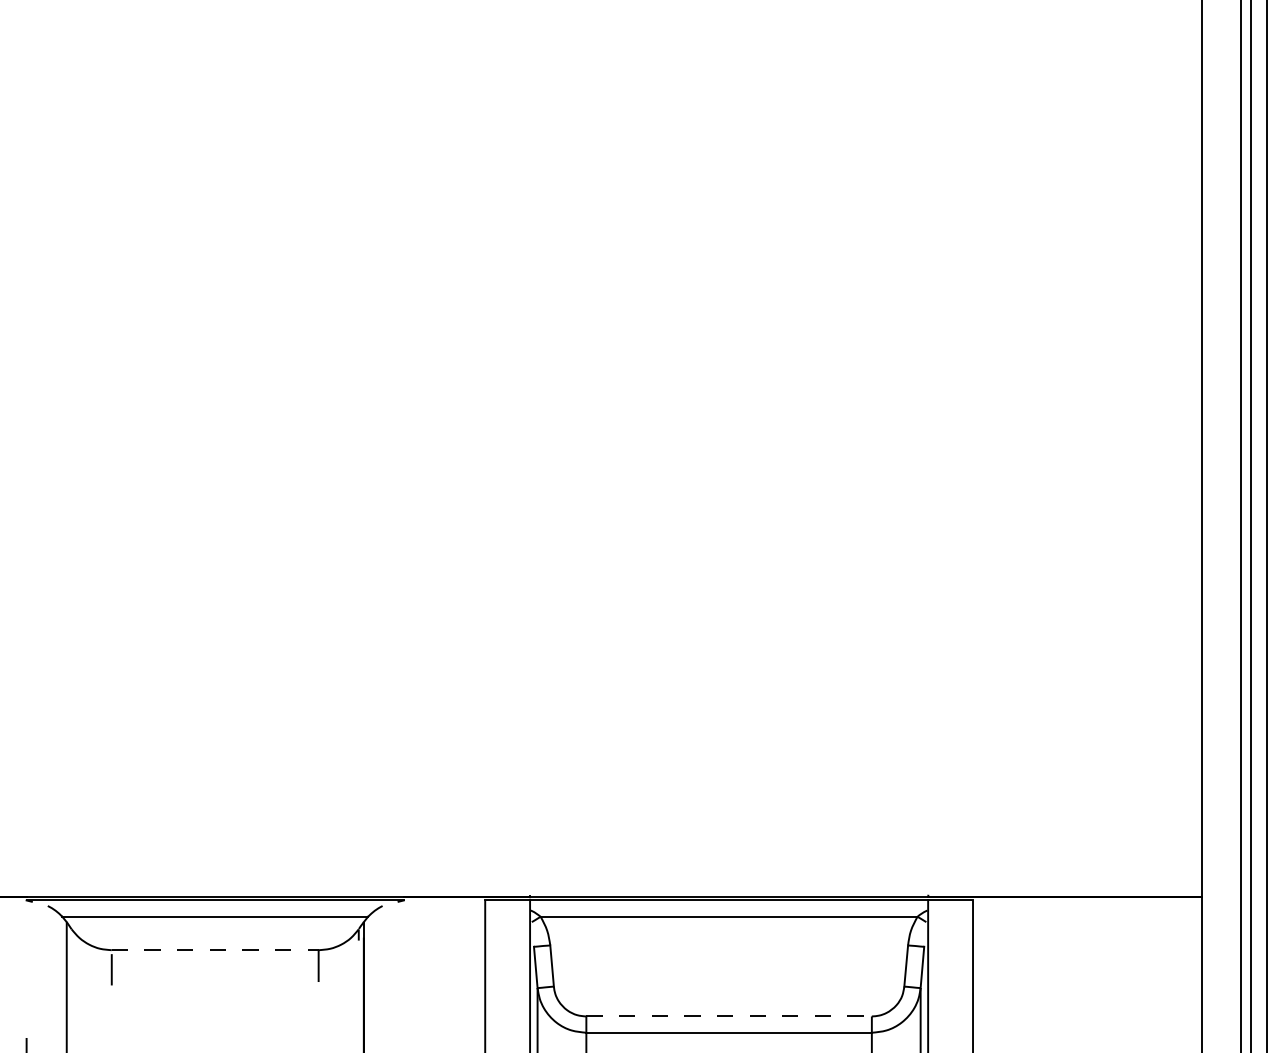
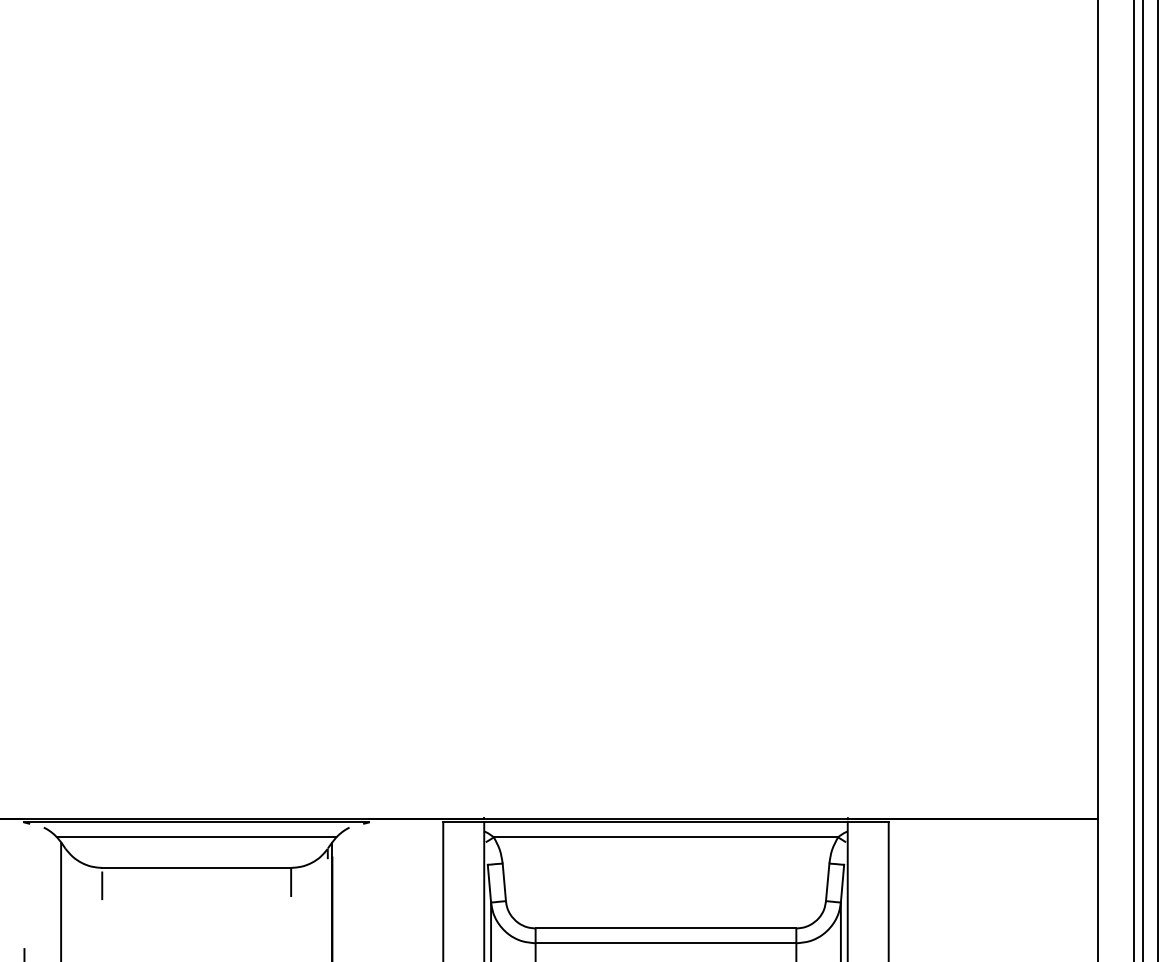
line: (215, 950) -> (196, 868), dashed -> solid
line: (729, 1016) -> (666, 928), dashed -> solid

